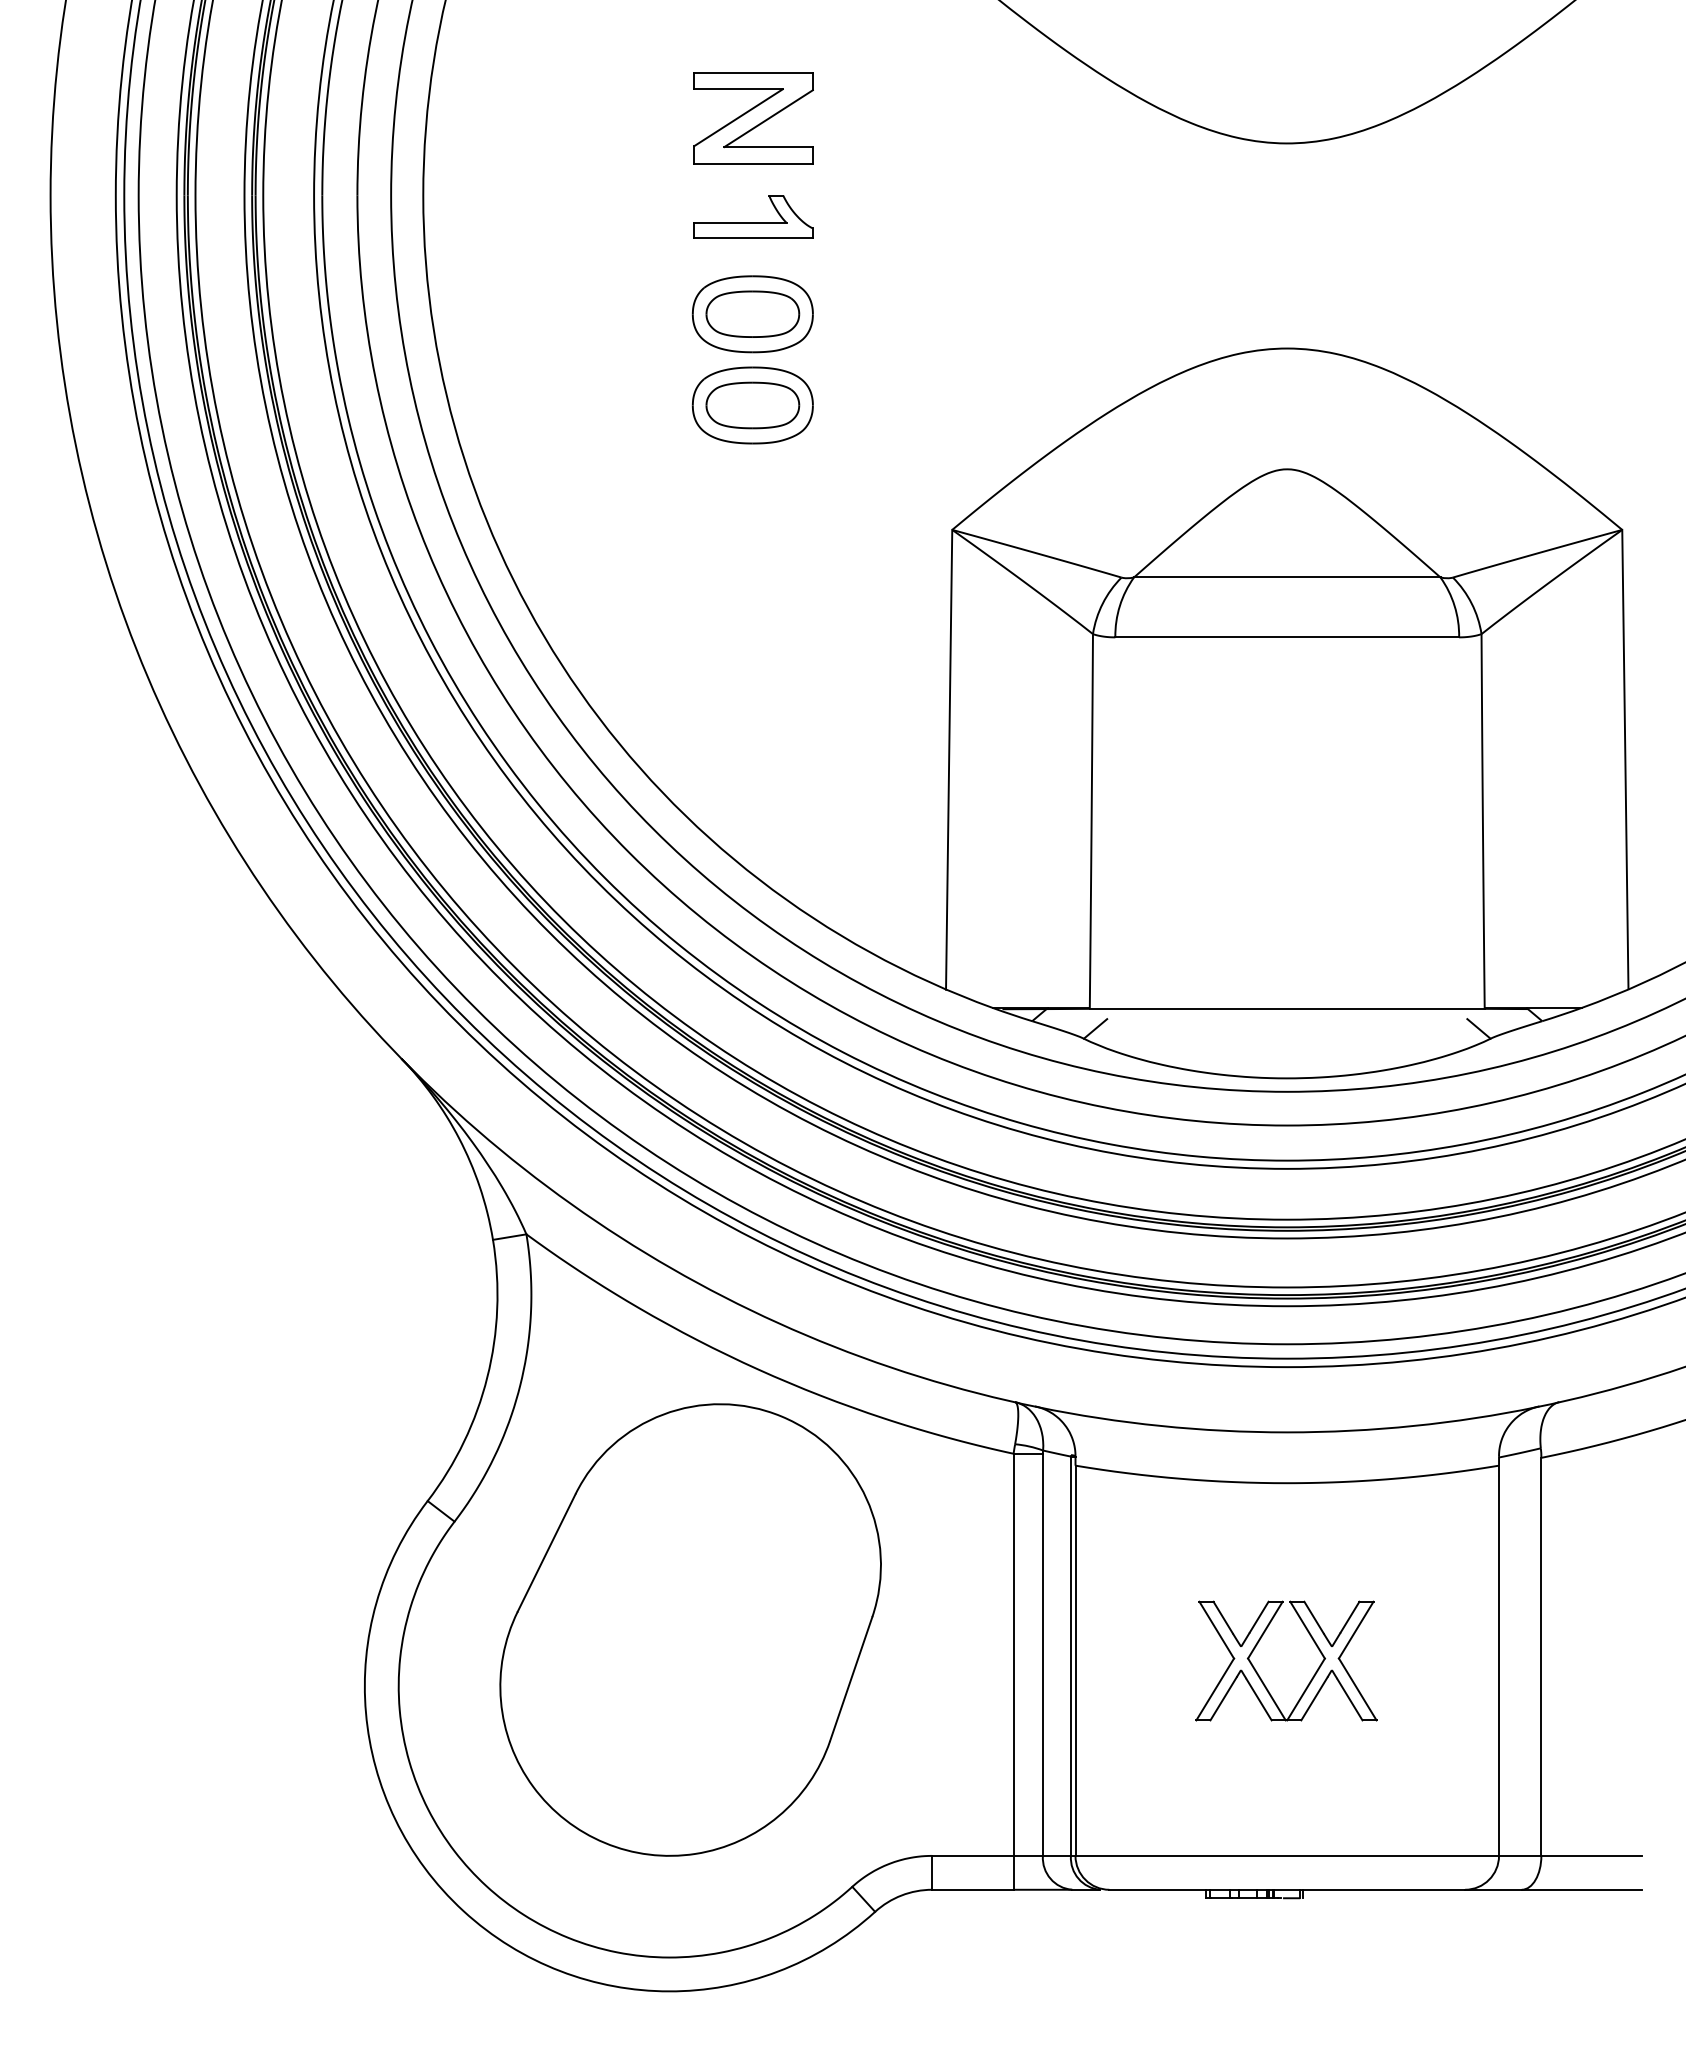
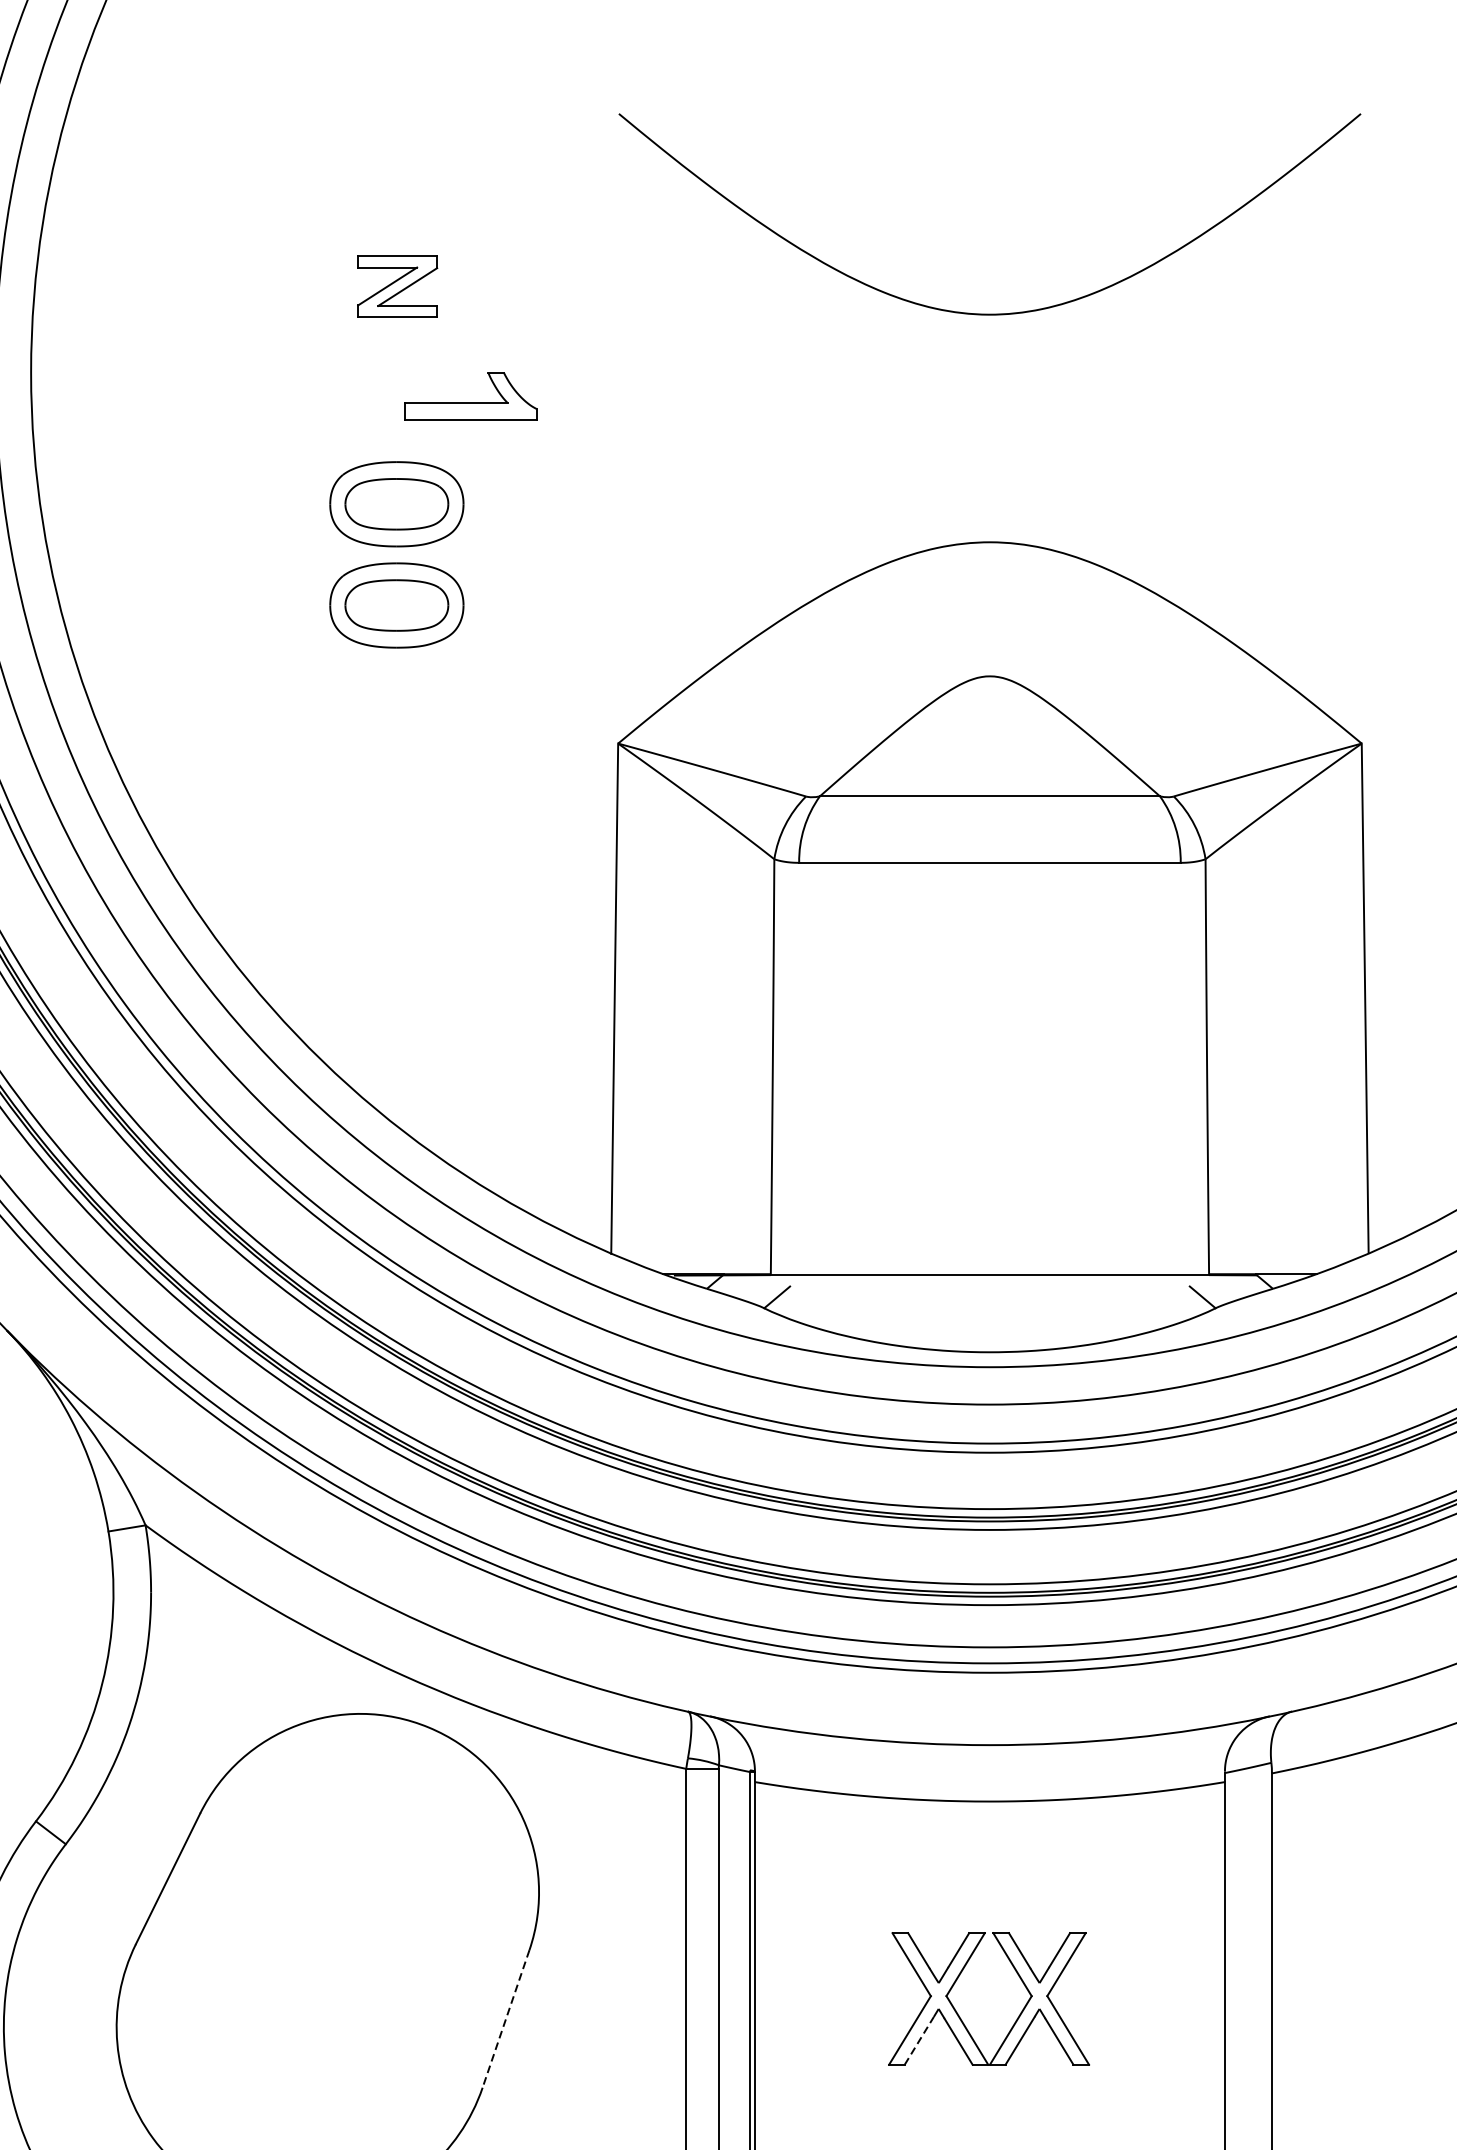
part: (753, 118) -> (397, 287), size x0.6
part: (753, 216) -> (470, 395), moved
line: (851, 1679) -> (506, 2019), solid -> dashed
line: (1223, 1698) -> (919, 2040), solid -> dashed

